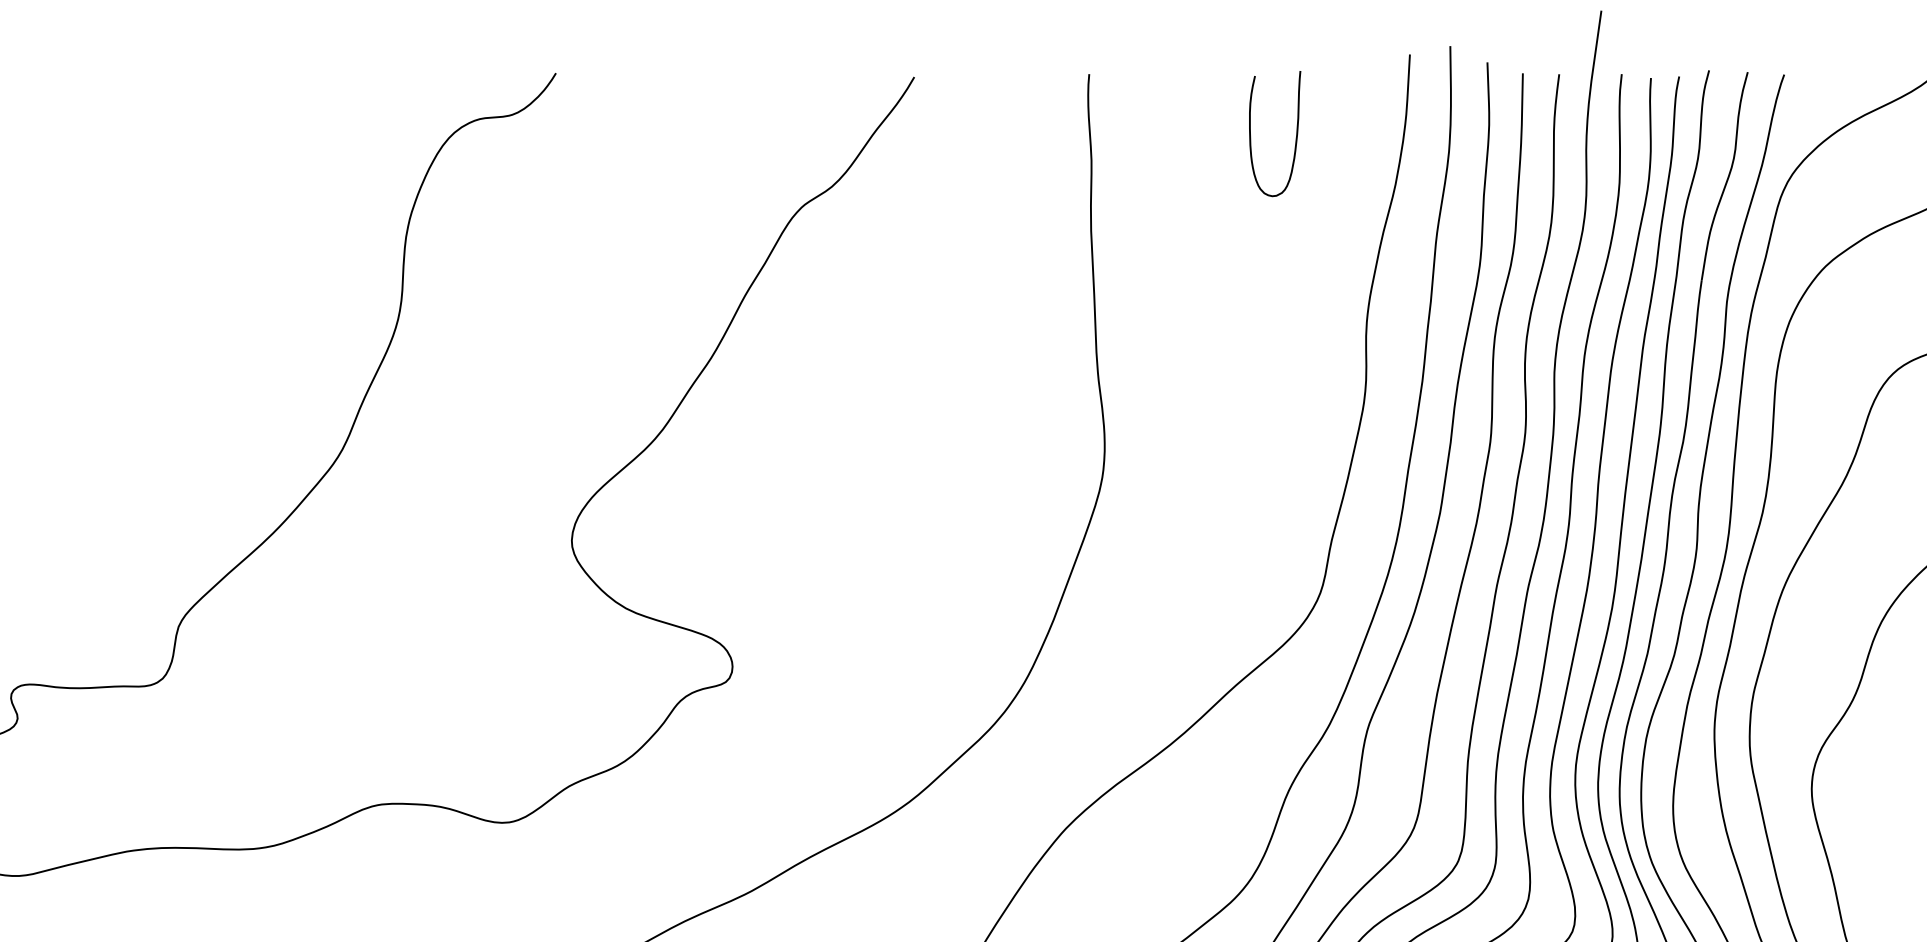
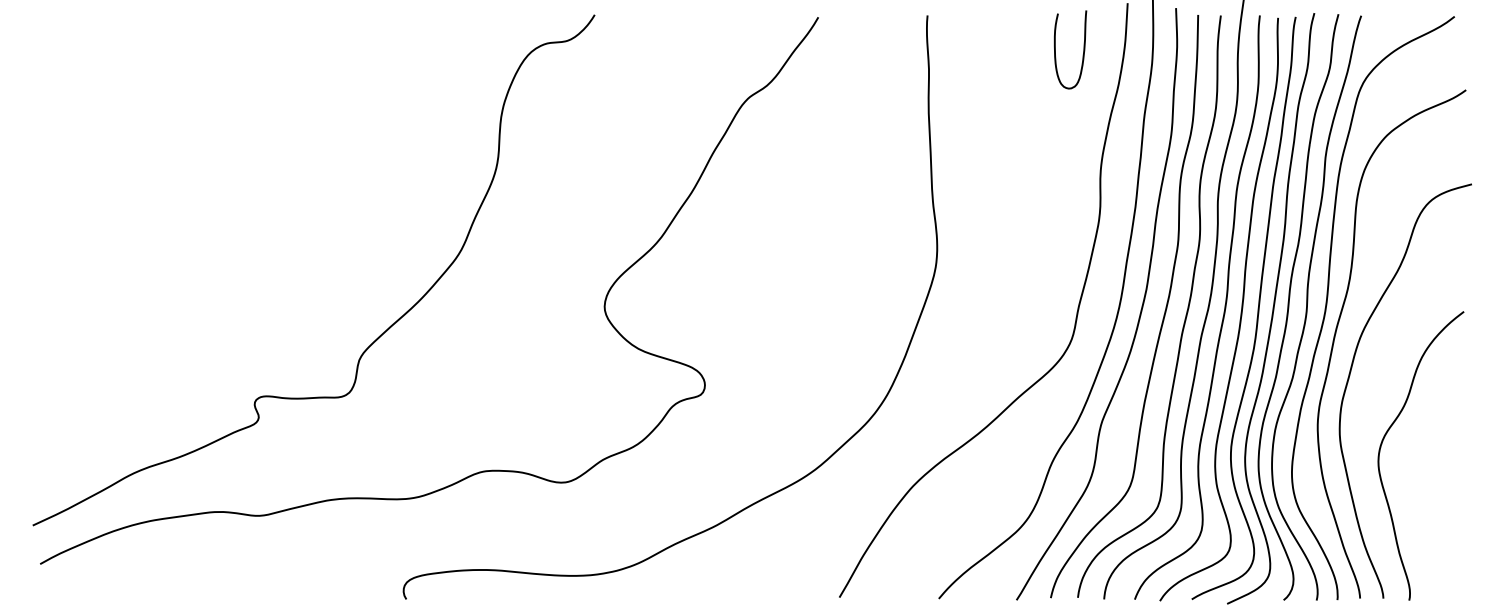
curve: (1295, 133) -> (1083, 49), moved

